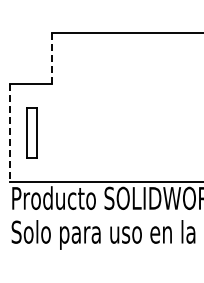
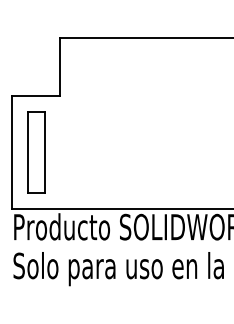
line: (52, 57) -> (60, 65), dashed -> solid
part: (31, 132) -> (36, 151), size x1.43
line: (10, 133) -> (12, 152), dashed -> solid

